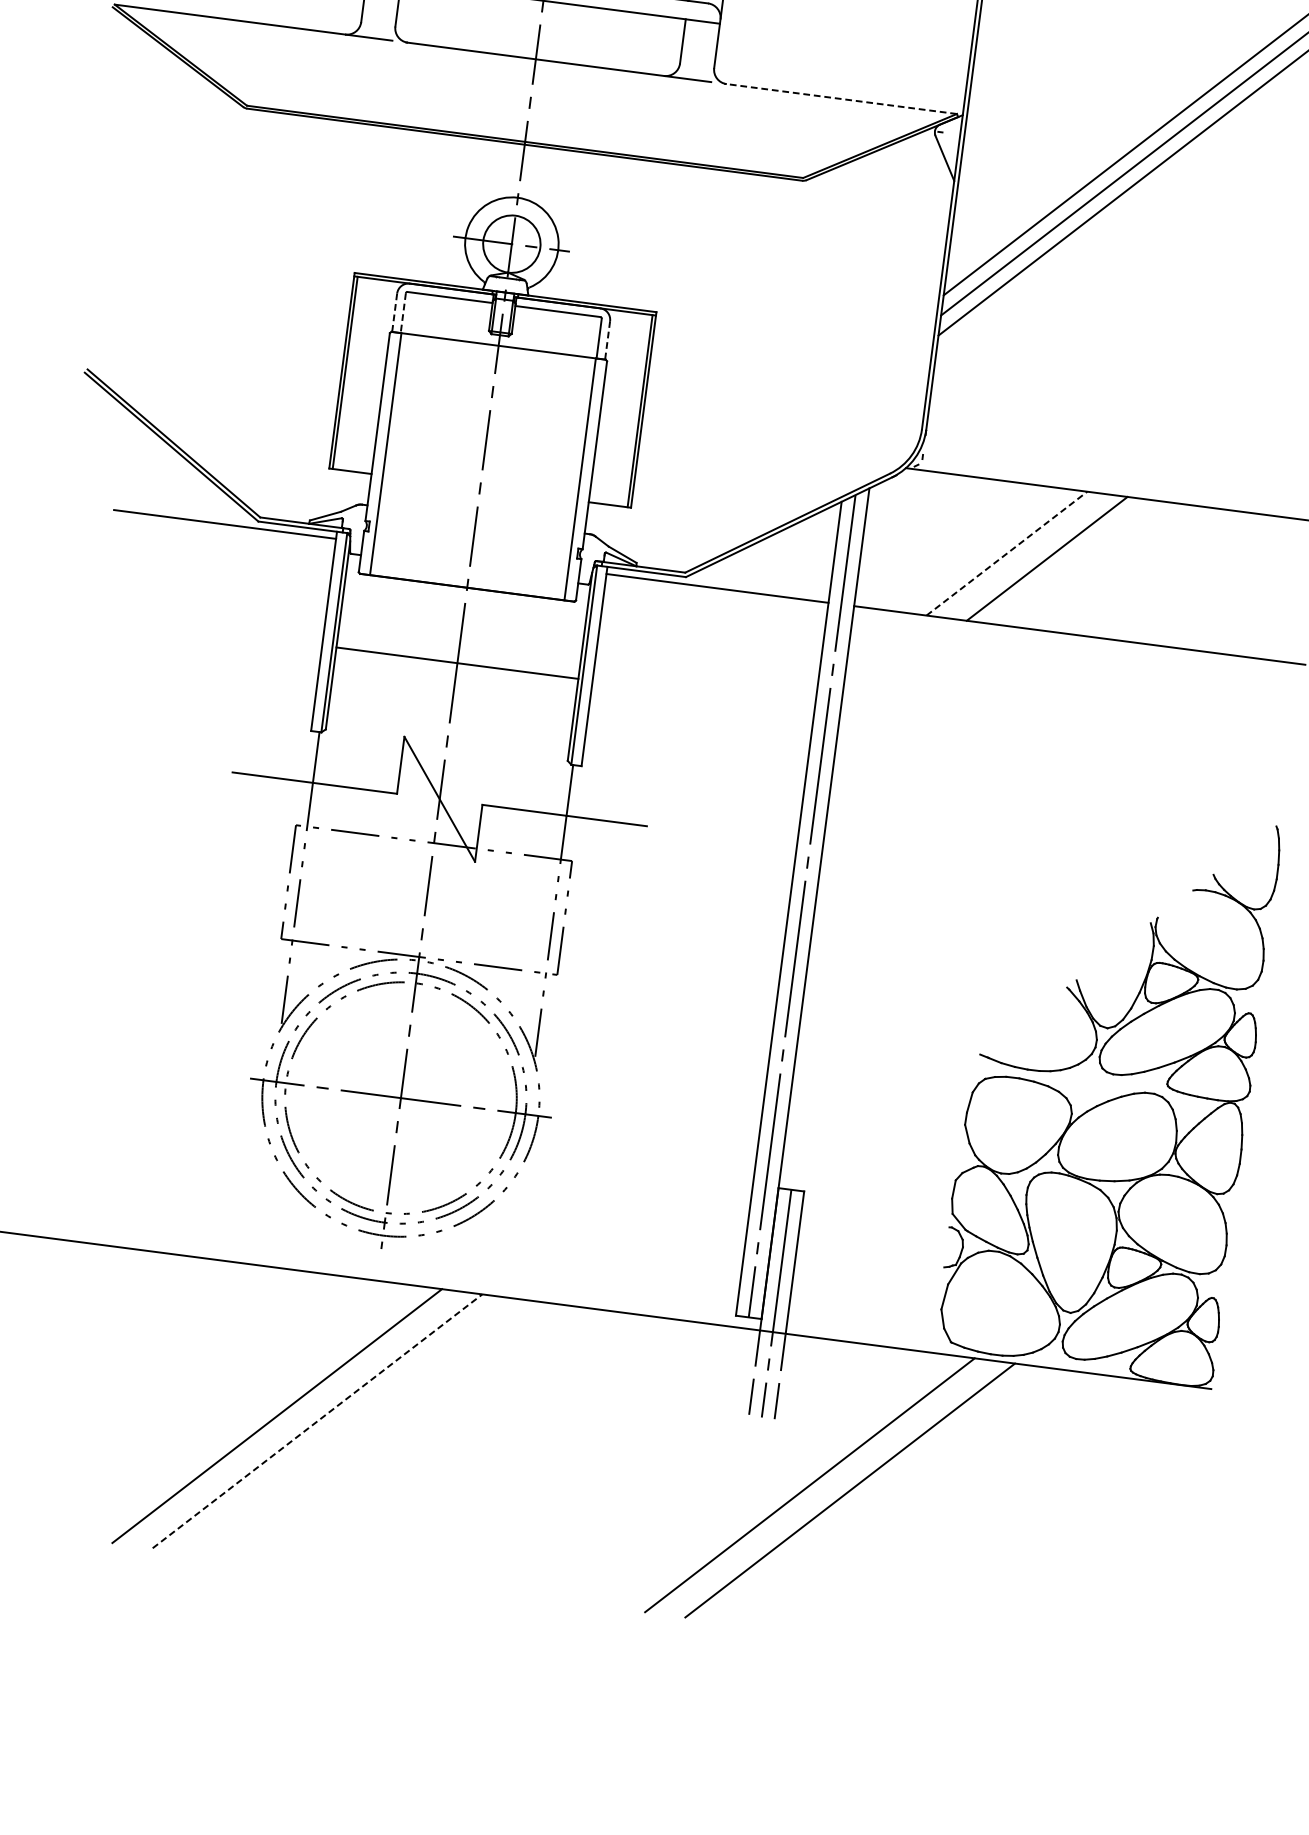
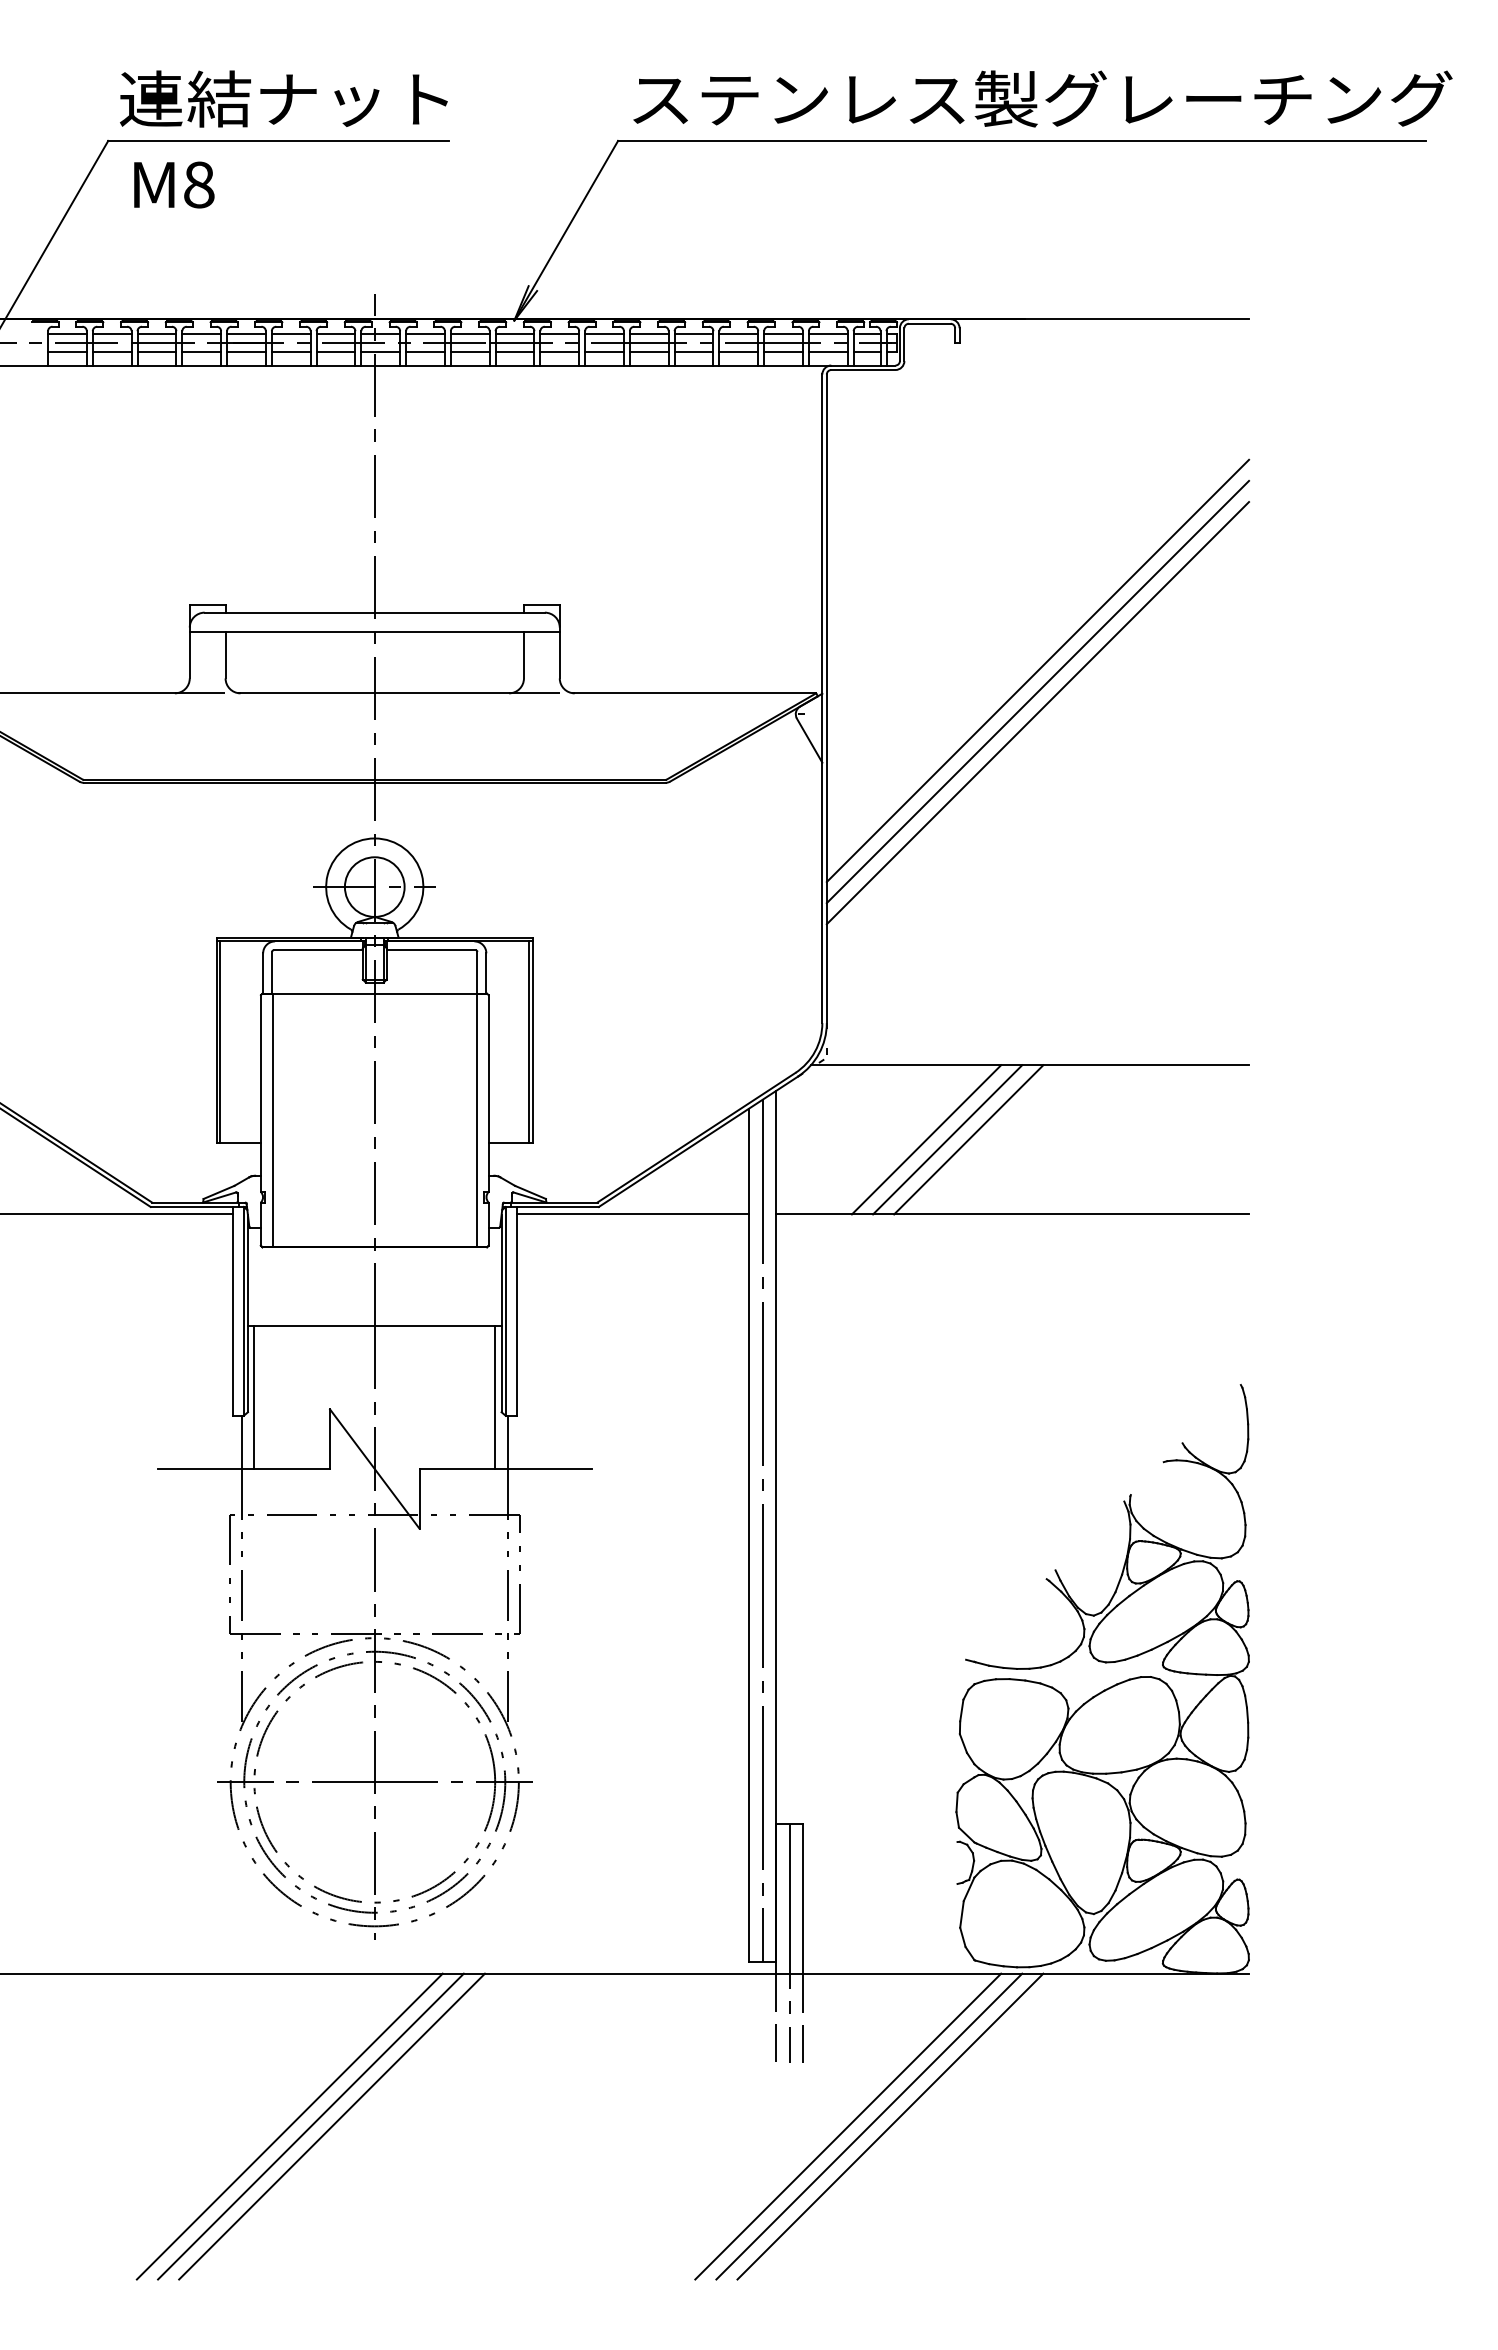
line: (841, 99) -> (695, 693), dashed -> solid
line: (395, 312) -> (263, 973), dashed -> solid
line: (403, 312) -> (272, 972), dashed -> solid
line: (607, 340) -> (486, 973), dashed -> solid
line: (1006, 553) -> (926, 1139), dashed -> solid
line: (1026, 555) -> (947, 1139), added
line: (333, 716) -> (254, 1397), added
line: (563, 746) -> (495, 1397), added
line: (296, 1418) -> (310, 2126), added
line: (317, 1421) -> (332, 2126), dashed -> solid
line: (830, 1487) -> (869, 2126), added

